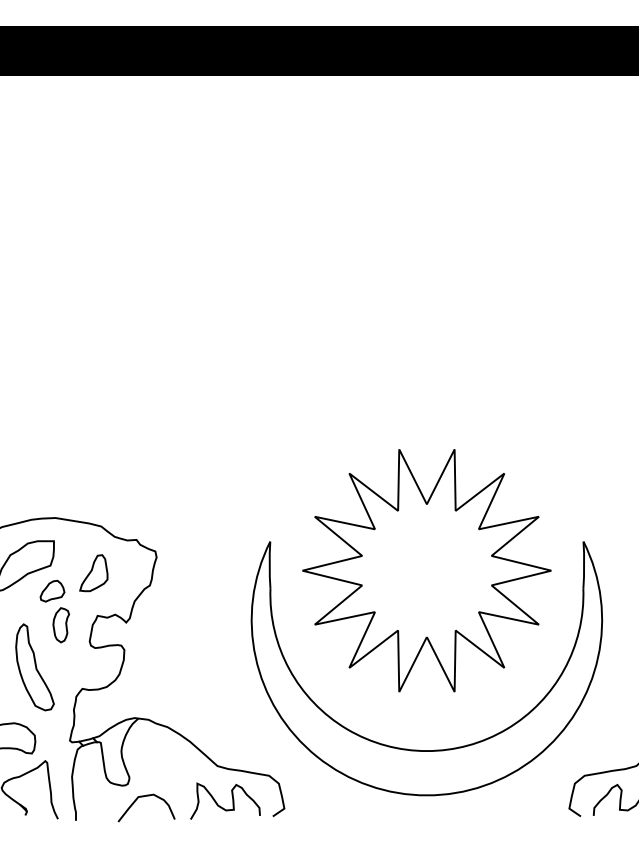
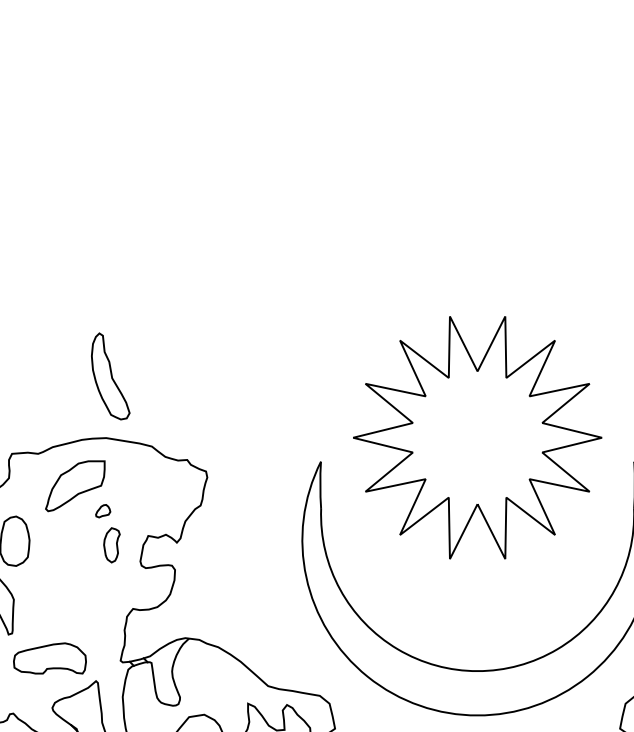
part: (426, 570) -> (477, 437), moved
part: (93, 573) -> (144, 493), removed
part: (52, 590) -> (103, 510), size x0.6
part: (34, 667) -> (110, 376), moved

